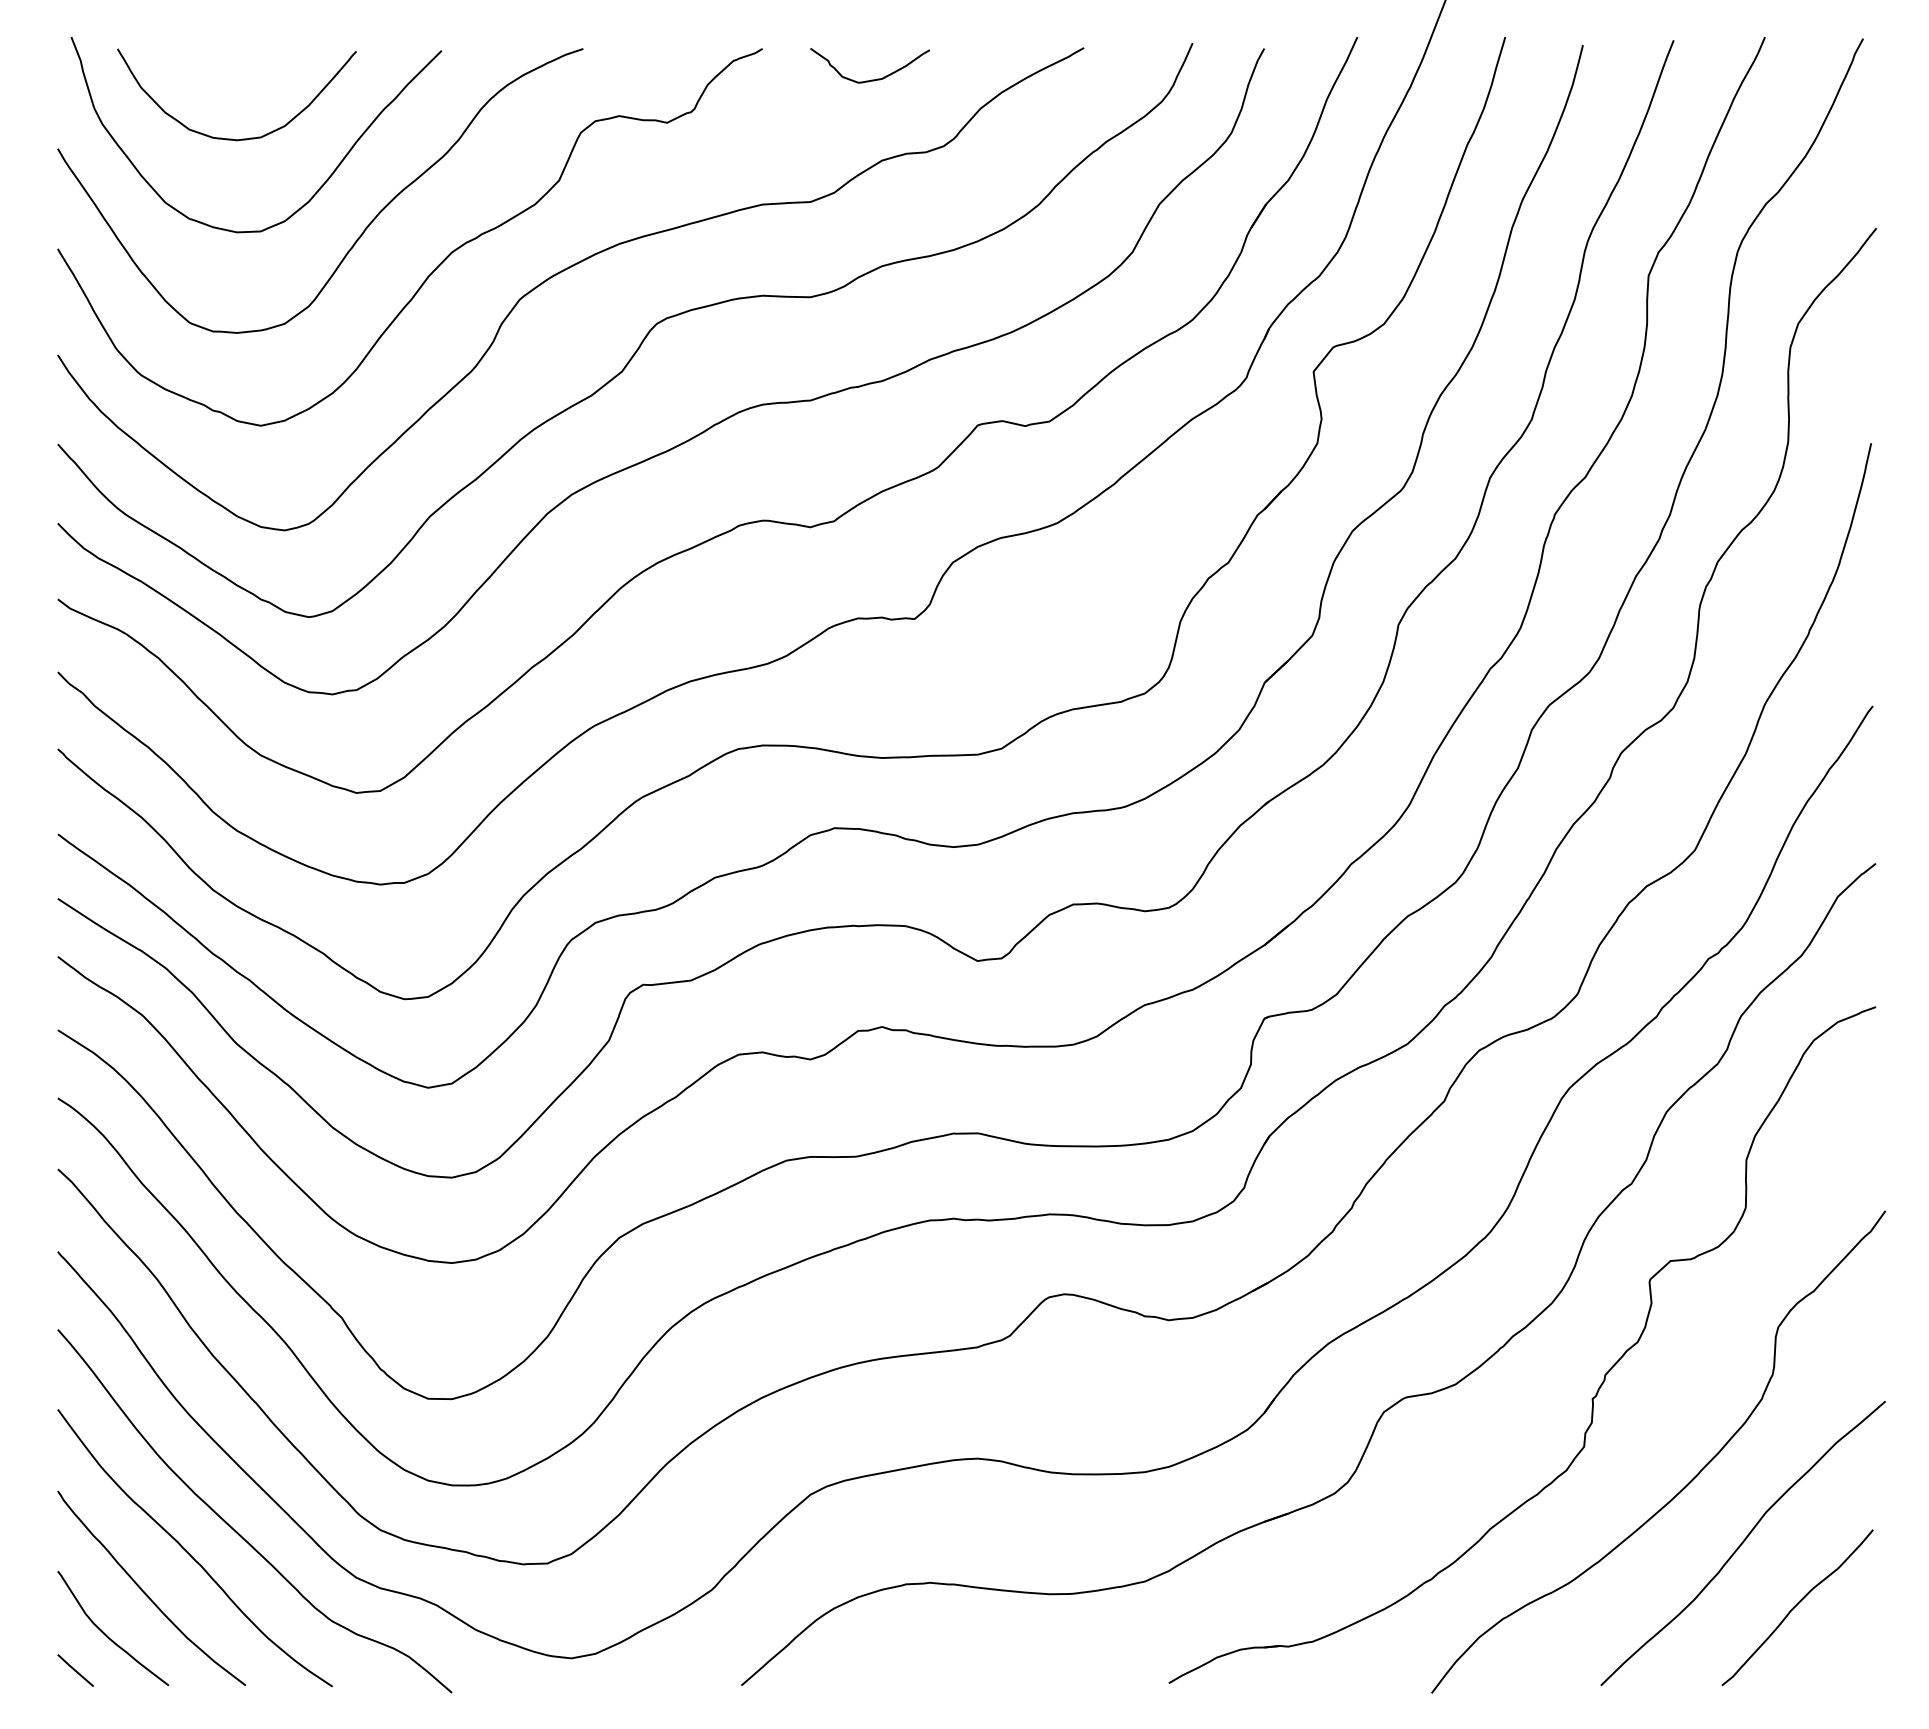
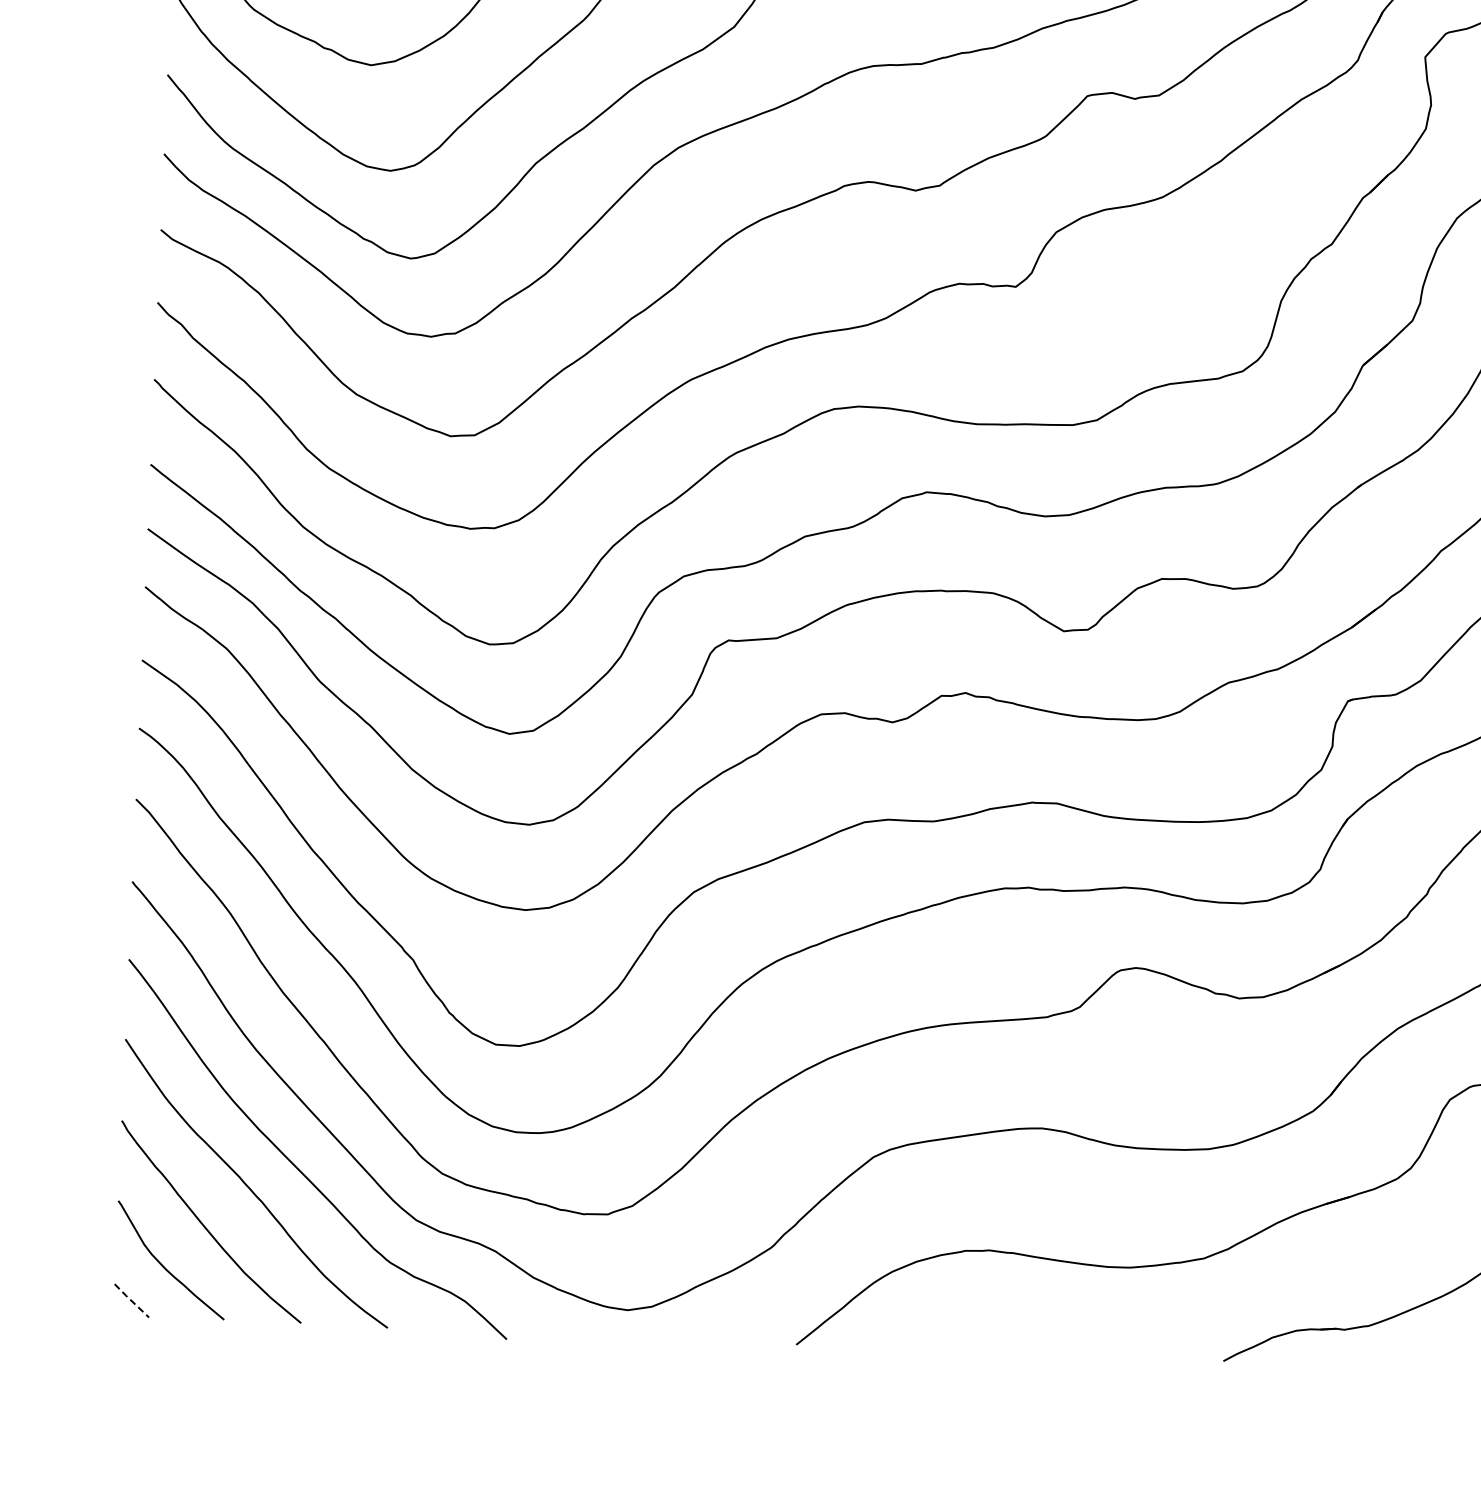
line: (75, 1670) -> (131, 1300), solid -> dashed

